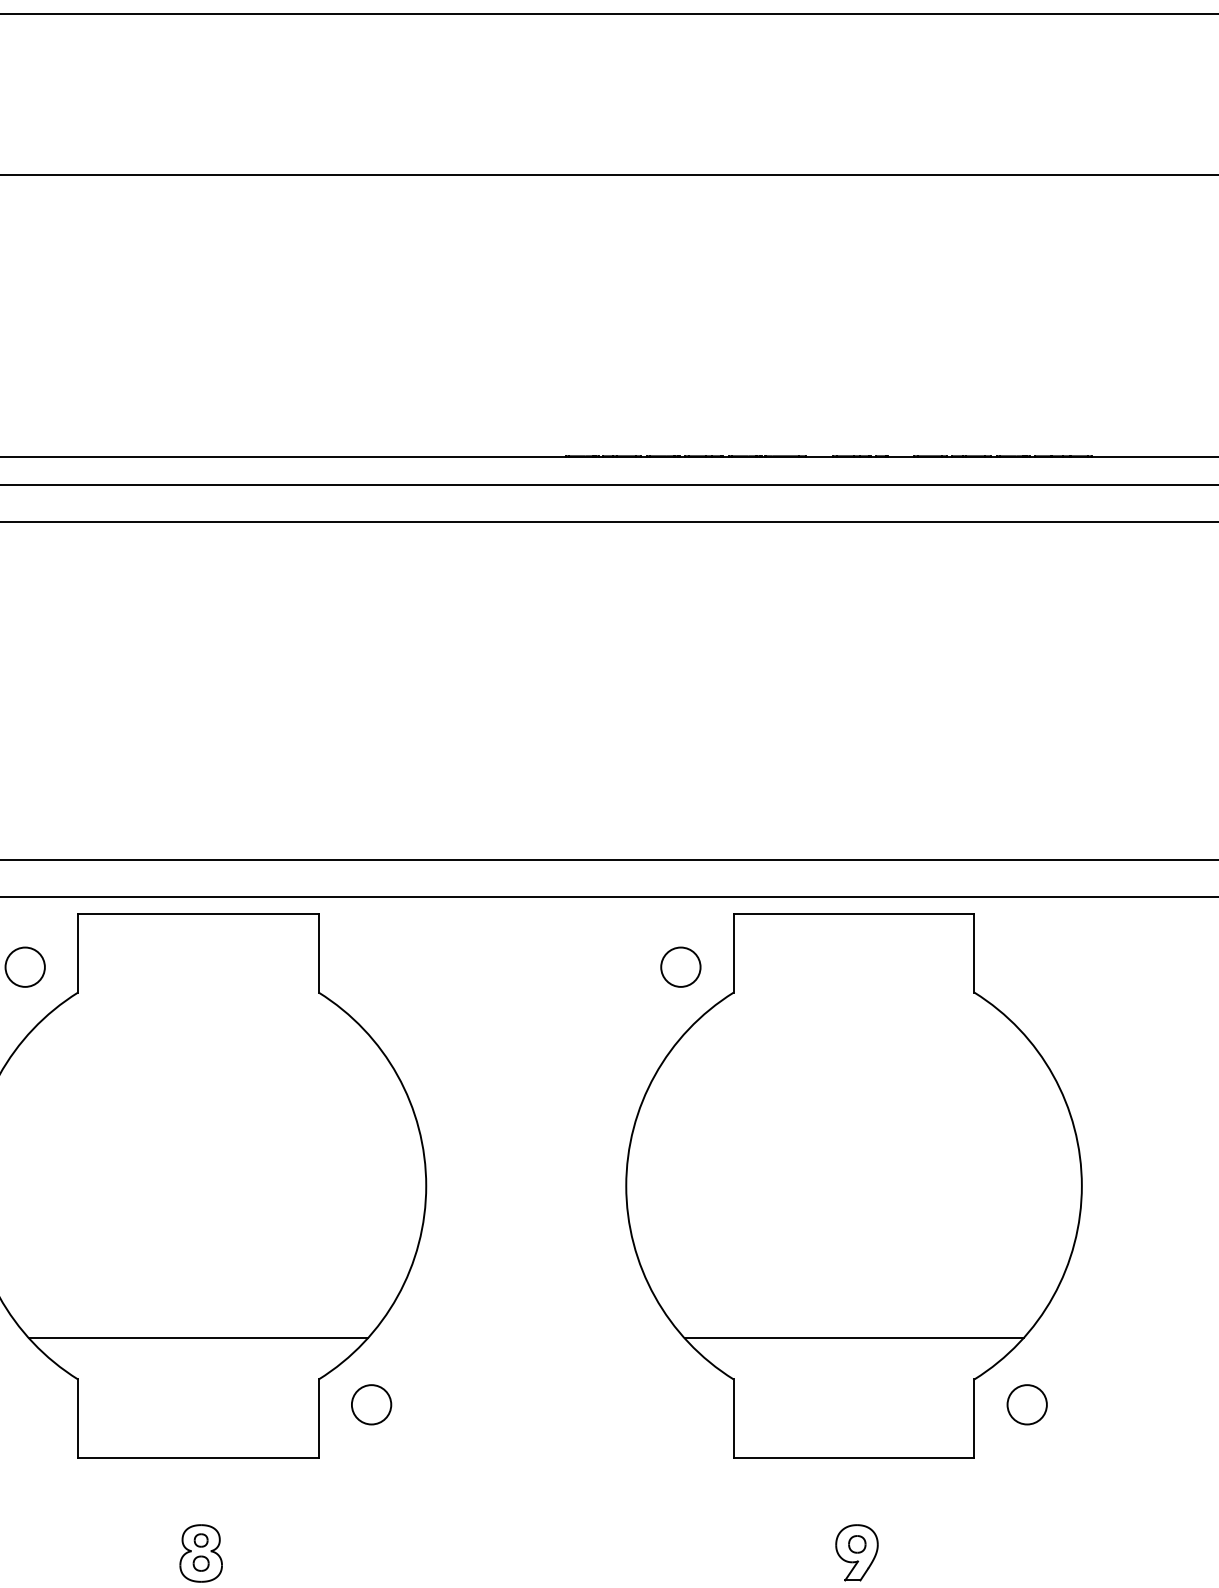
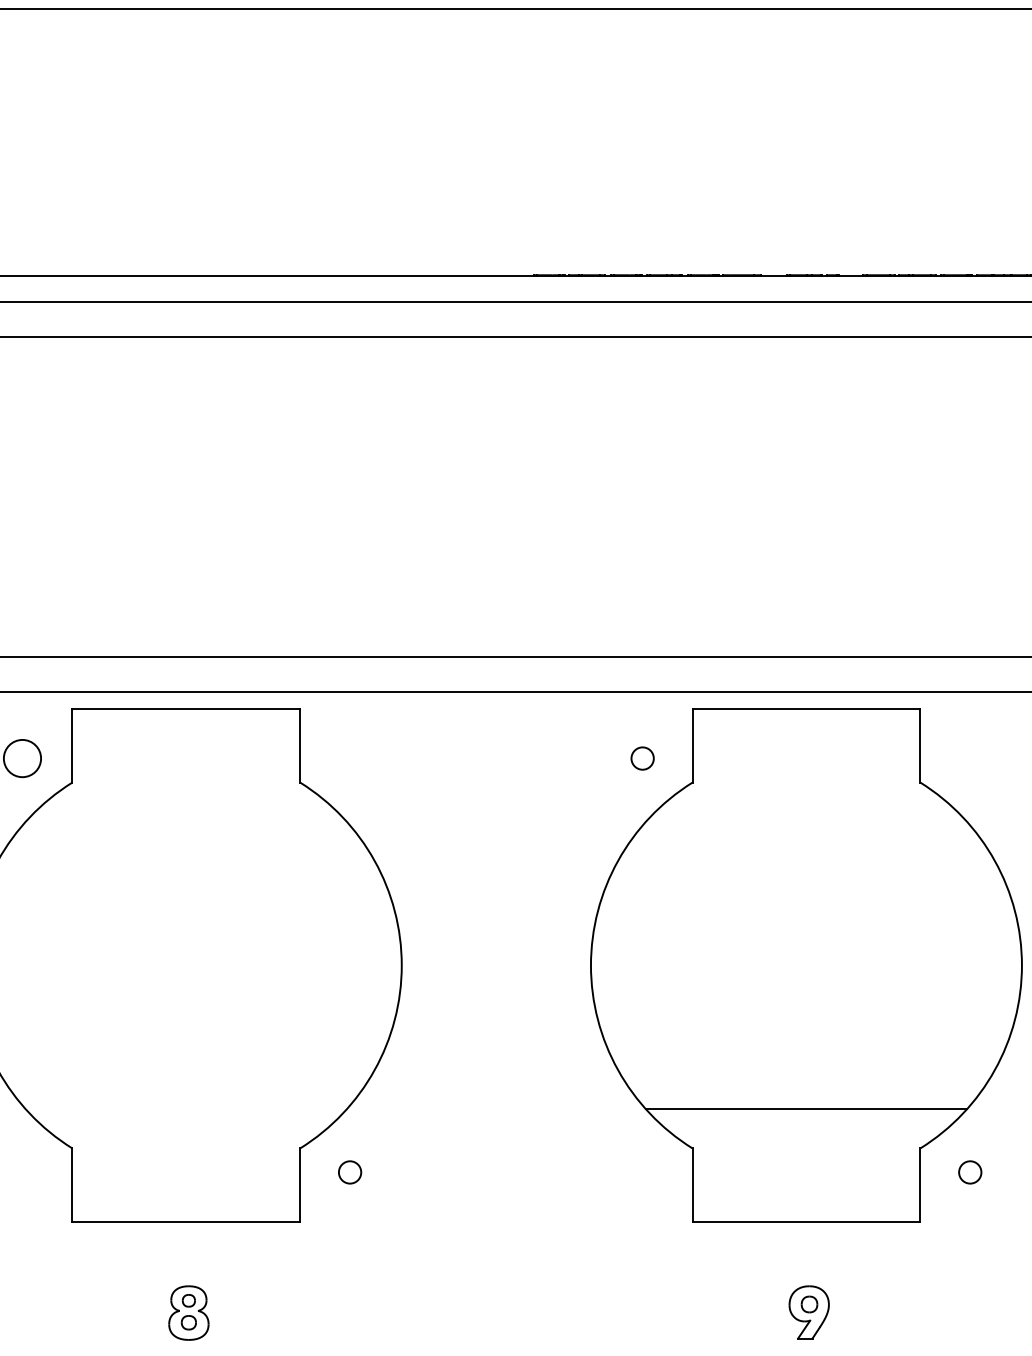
circle: (680, 966) -> (642, 757), size x0.6
line: (197, 1338) -> (185, 1109), removed
circle: (371, 1404) -> (350, 1172), size x0.6
circle: (1026, 1404) -> (969, 1172), size x0.6

